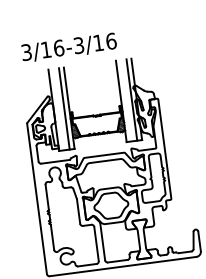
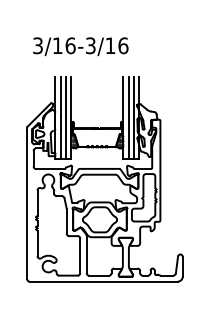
text: (68, 47) -> (80, 46), moved
line: (127, 100) -> (129, 117), added
line: (59, 109) -> (61, 117), added

